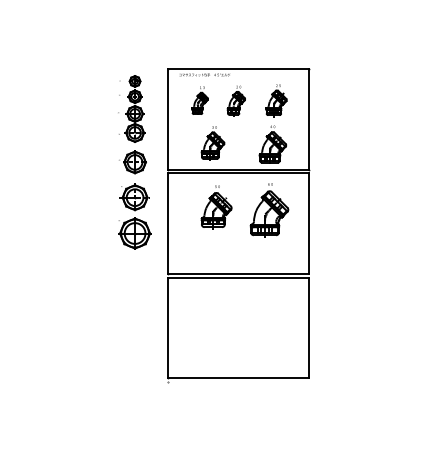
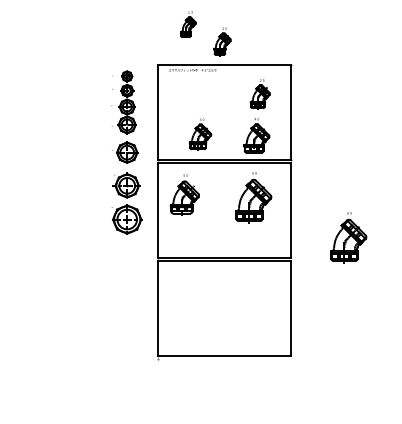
part: (200, 100) -> (188, 24), moved
part: (236, 100) -> (222, 41), moved
part: (216, 206) -> (184, 194), moved
part: (370, 252) -> (348, 237), added

